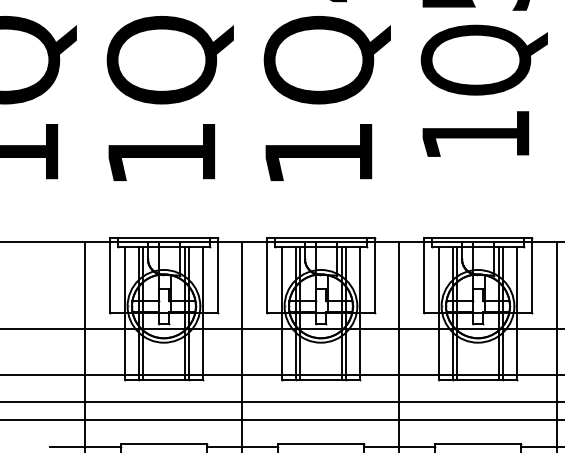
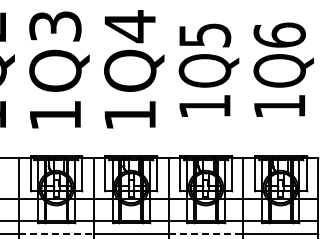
line: (164, 401) -> (56, 233), solid -> dashed
line: (479, 401) -> (206, 233), solid -> dashed

